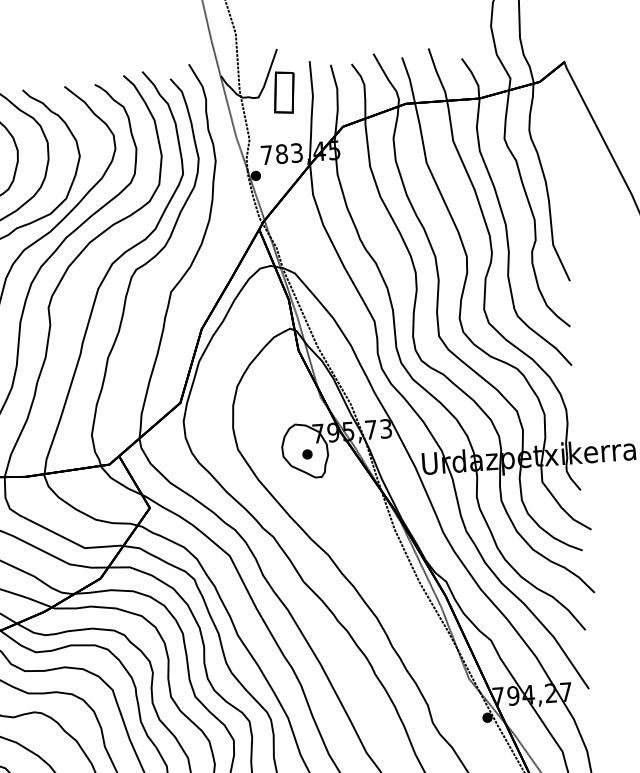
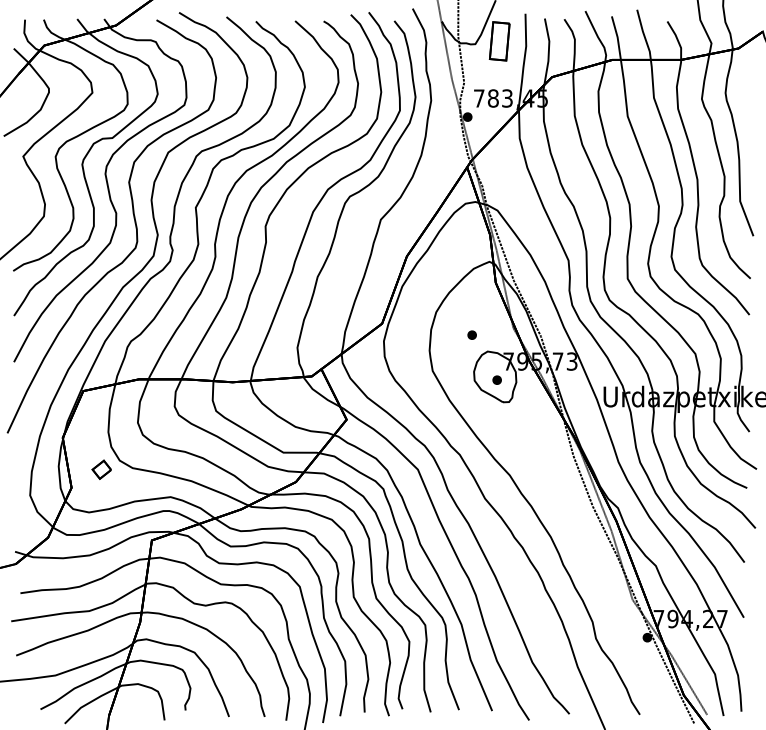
part: (276, 407) -> (471, 334), added

